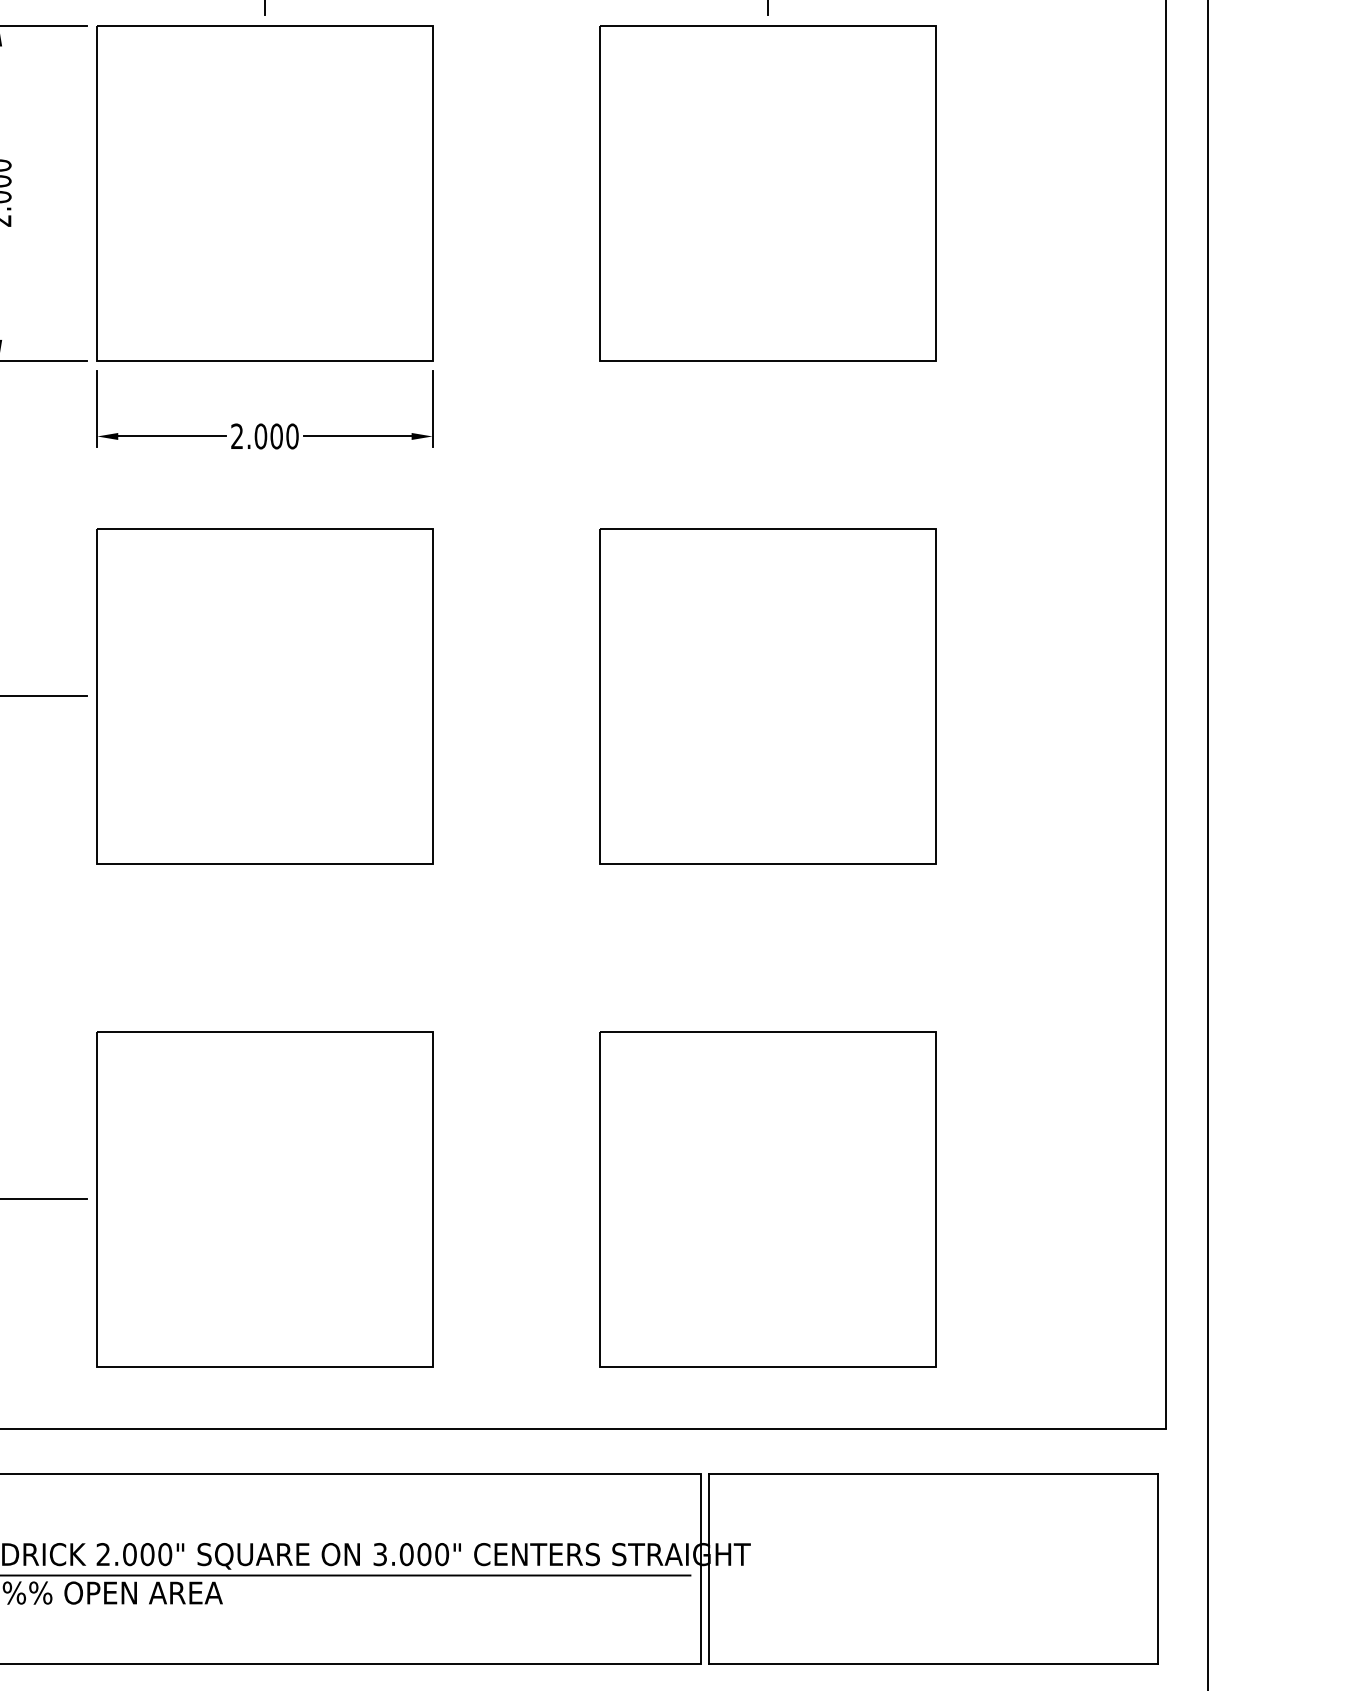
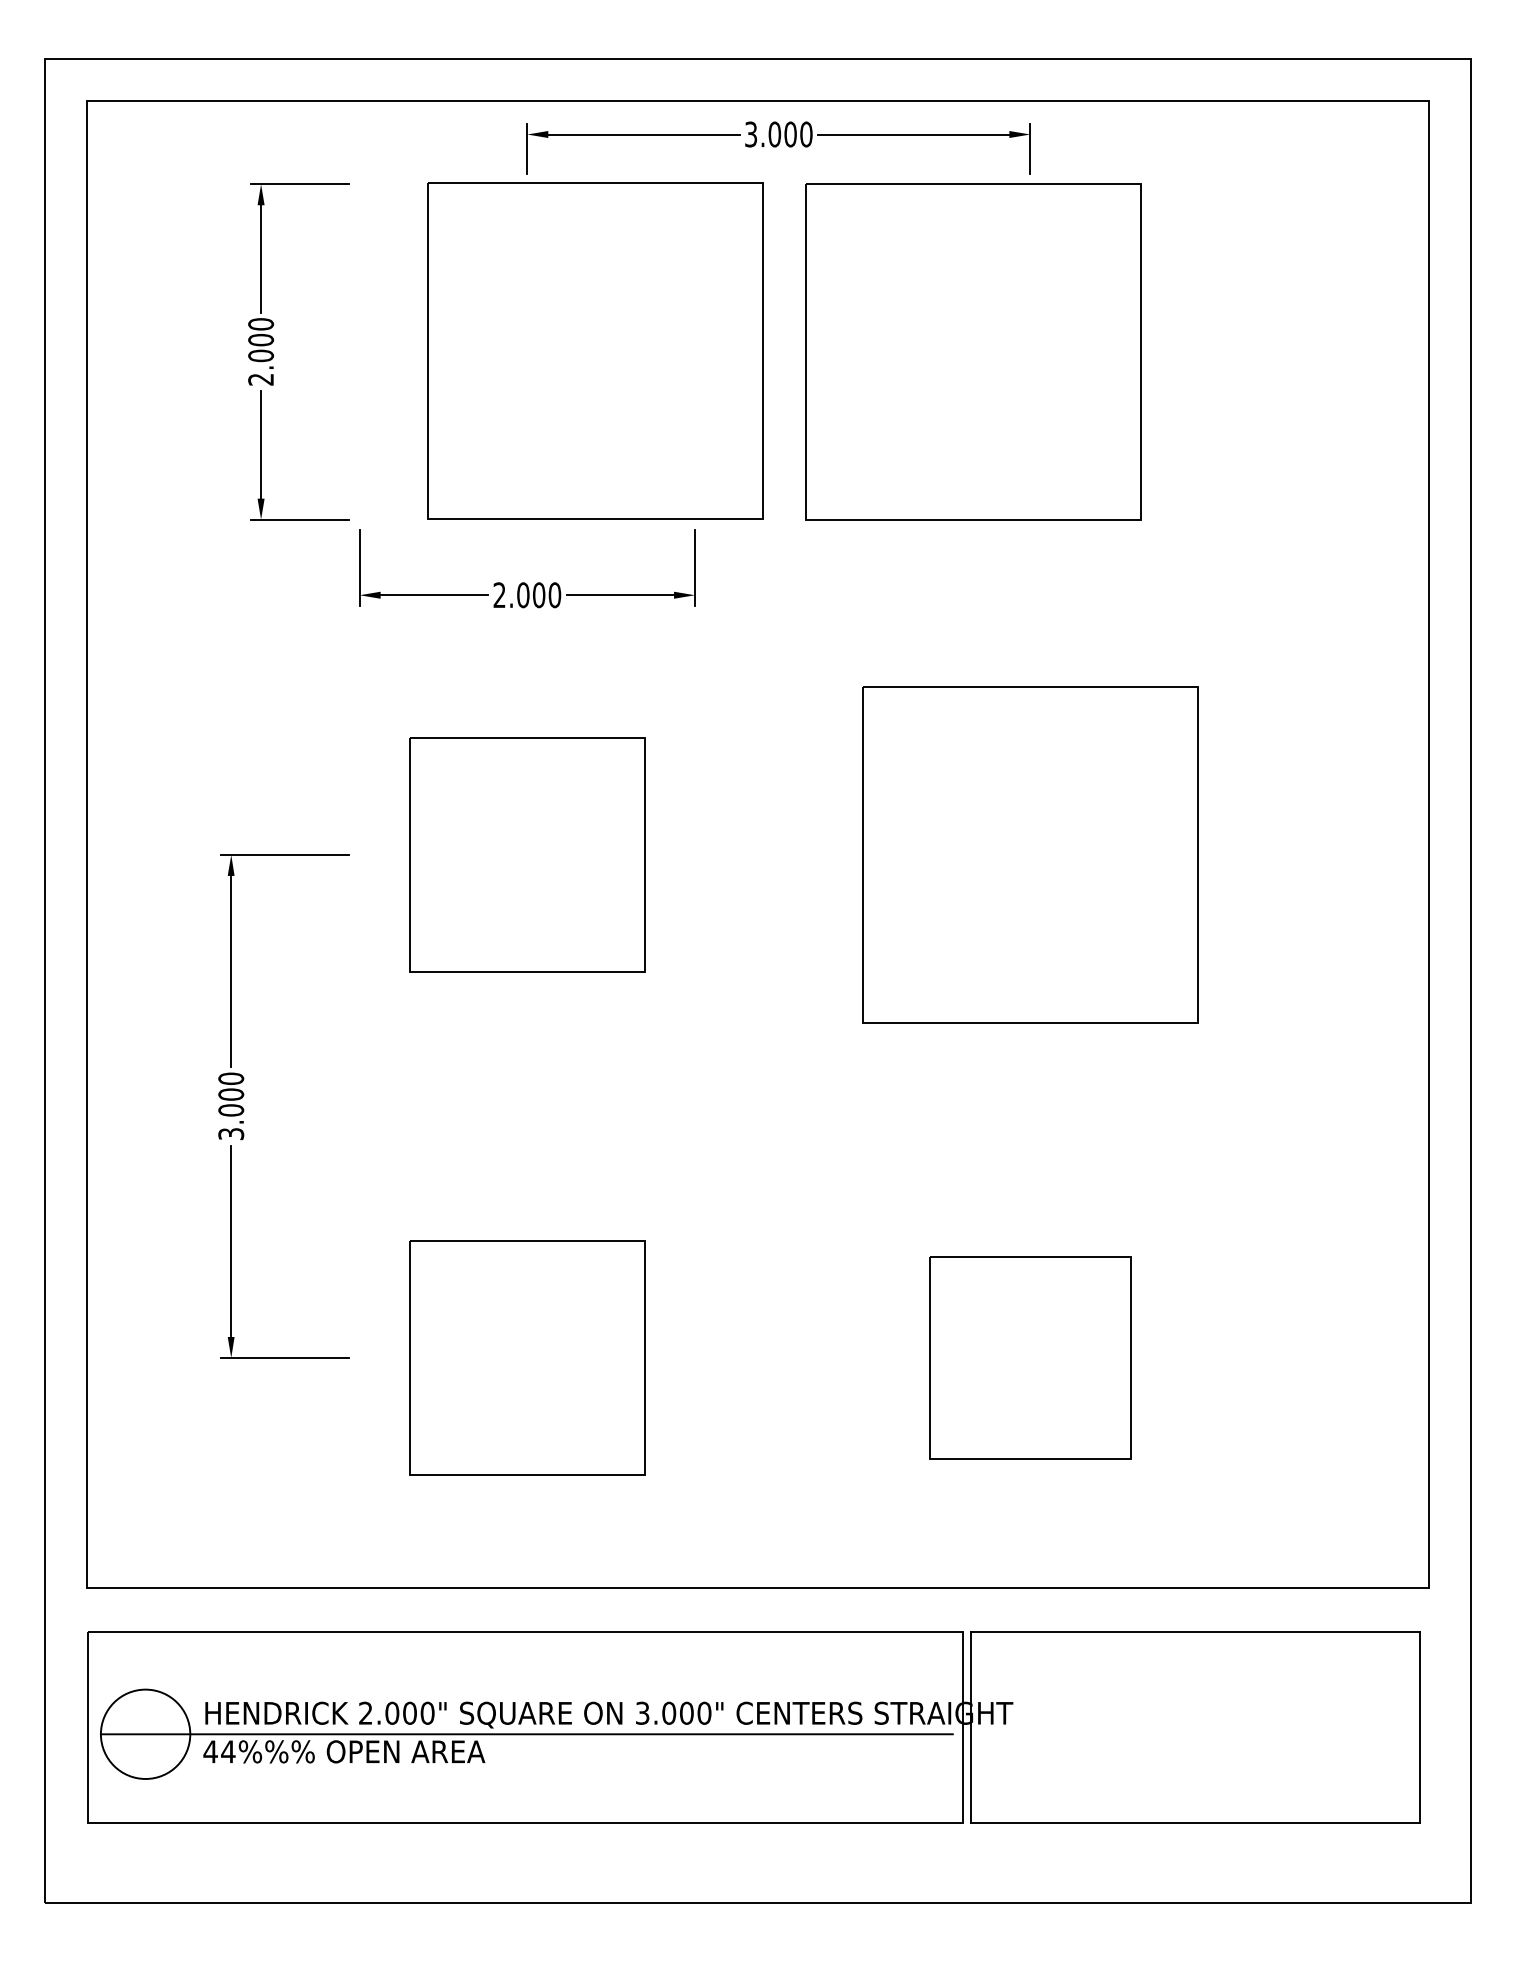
part: (265, 192) -> (595, 350), moved
part: (768, 192) -> (973, 351), moved
part: (265, 695) -> (527, 854), size x0.7
part: (265, 1198) -> (527, 1357), size x0.7
part: (768, 1198) -> (1030, 1357), size x0.6

